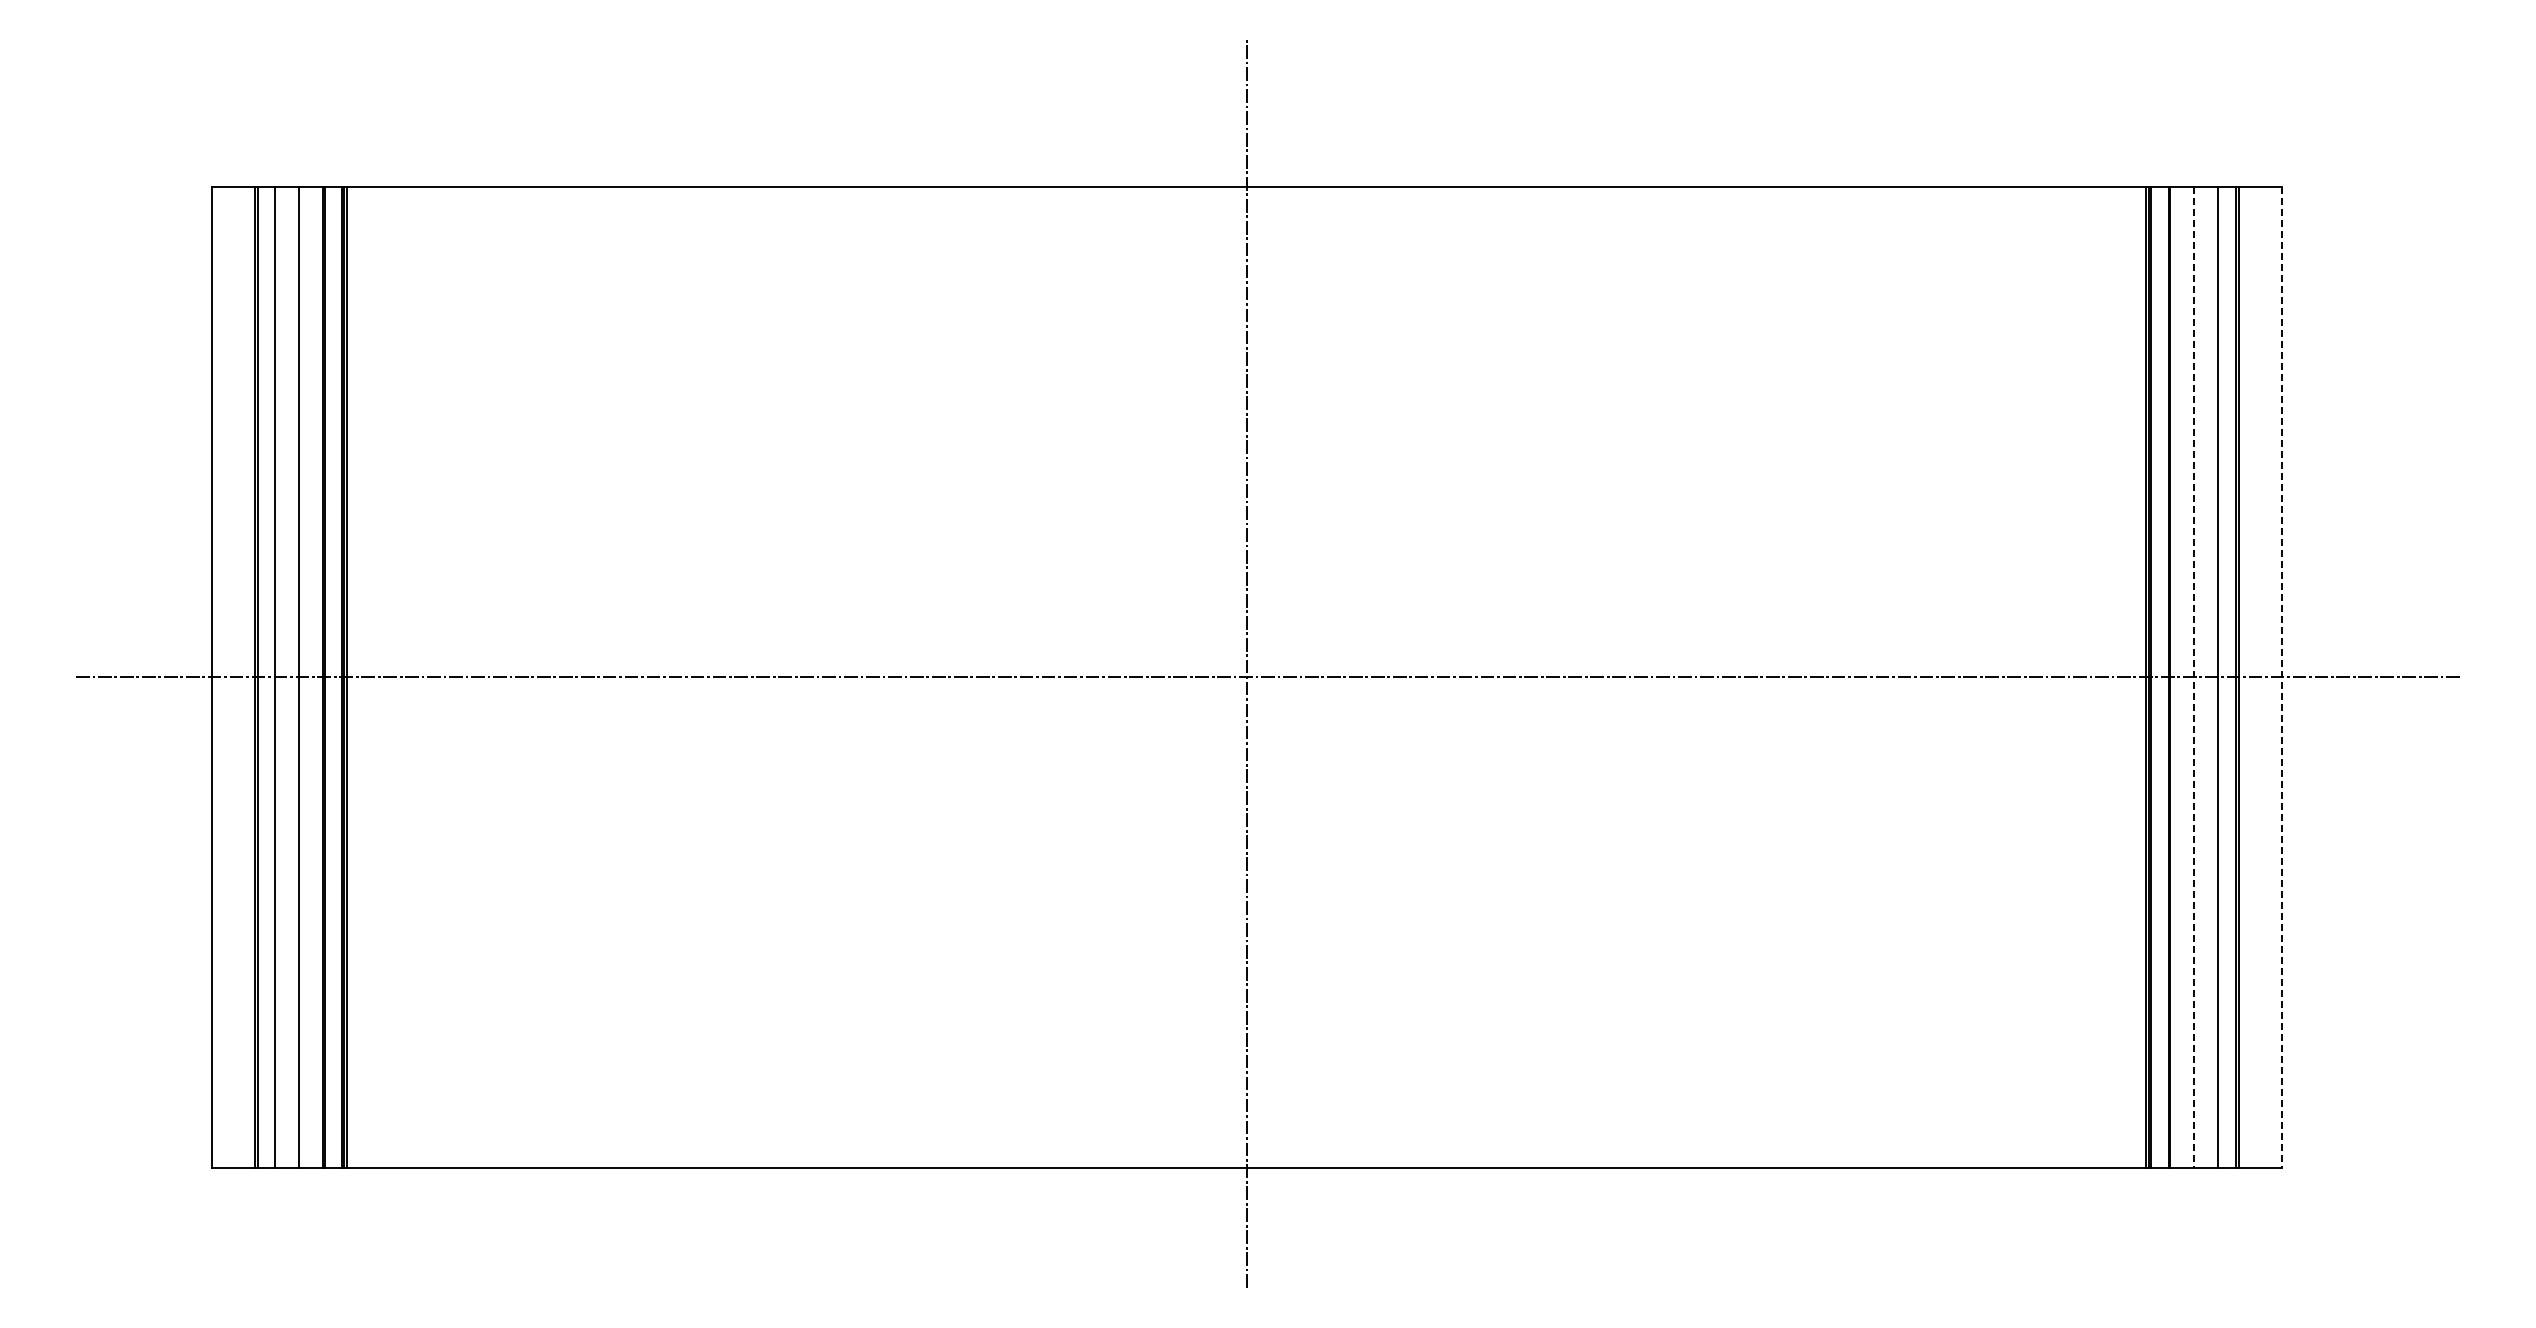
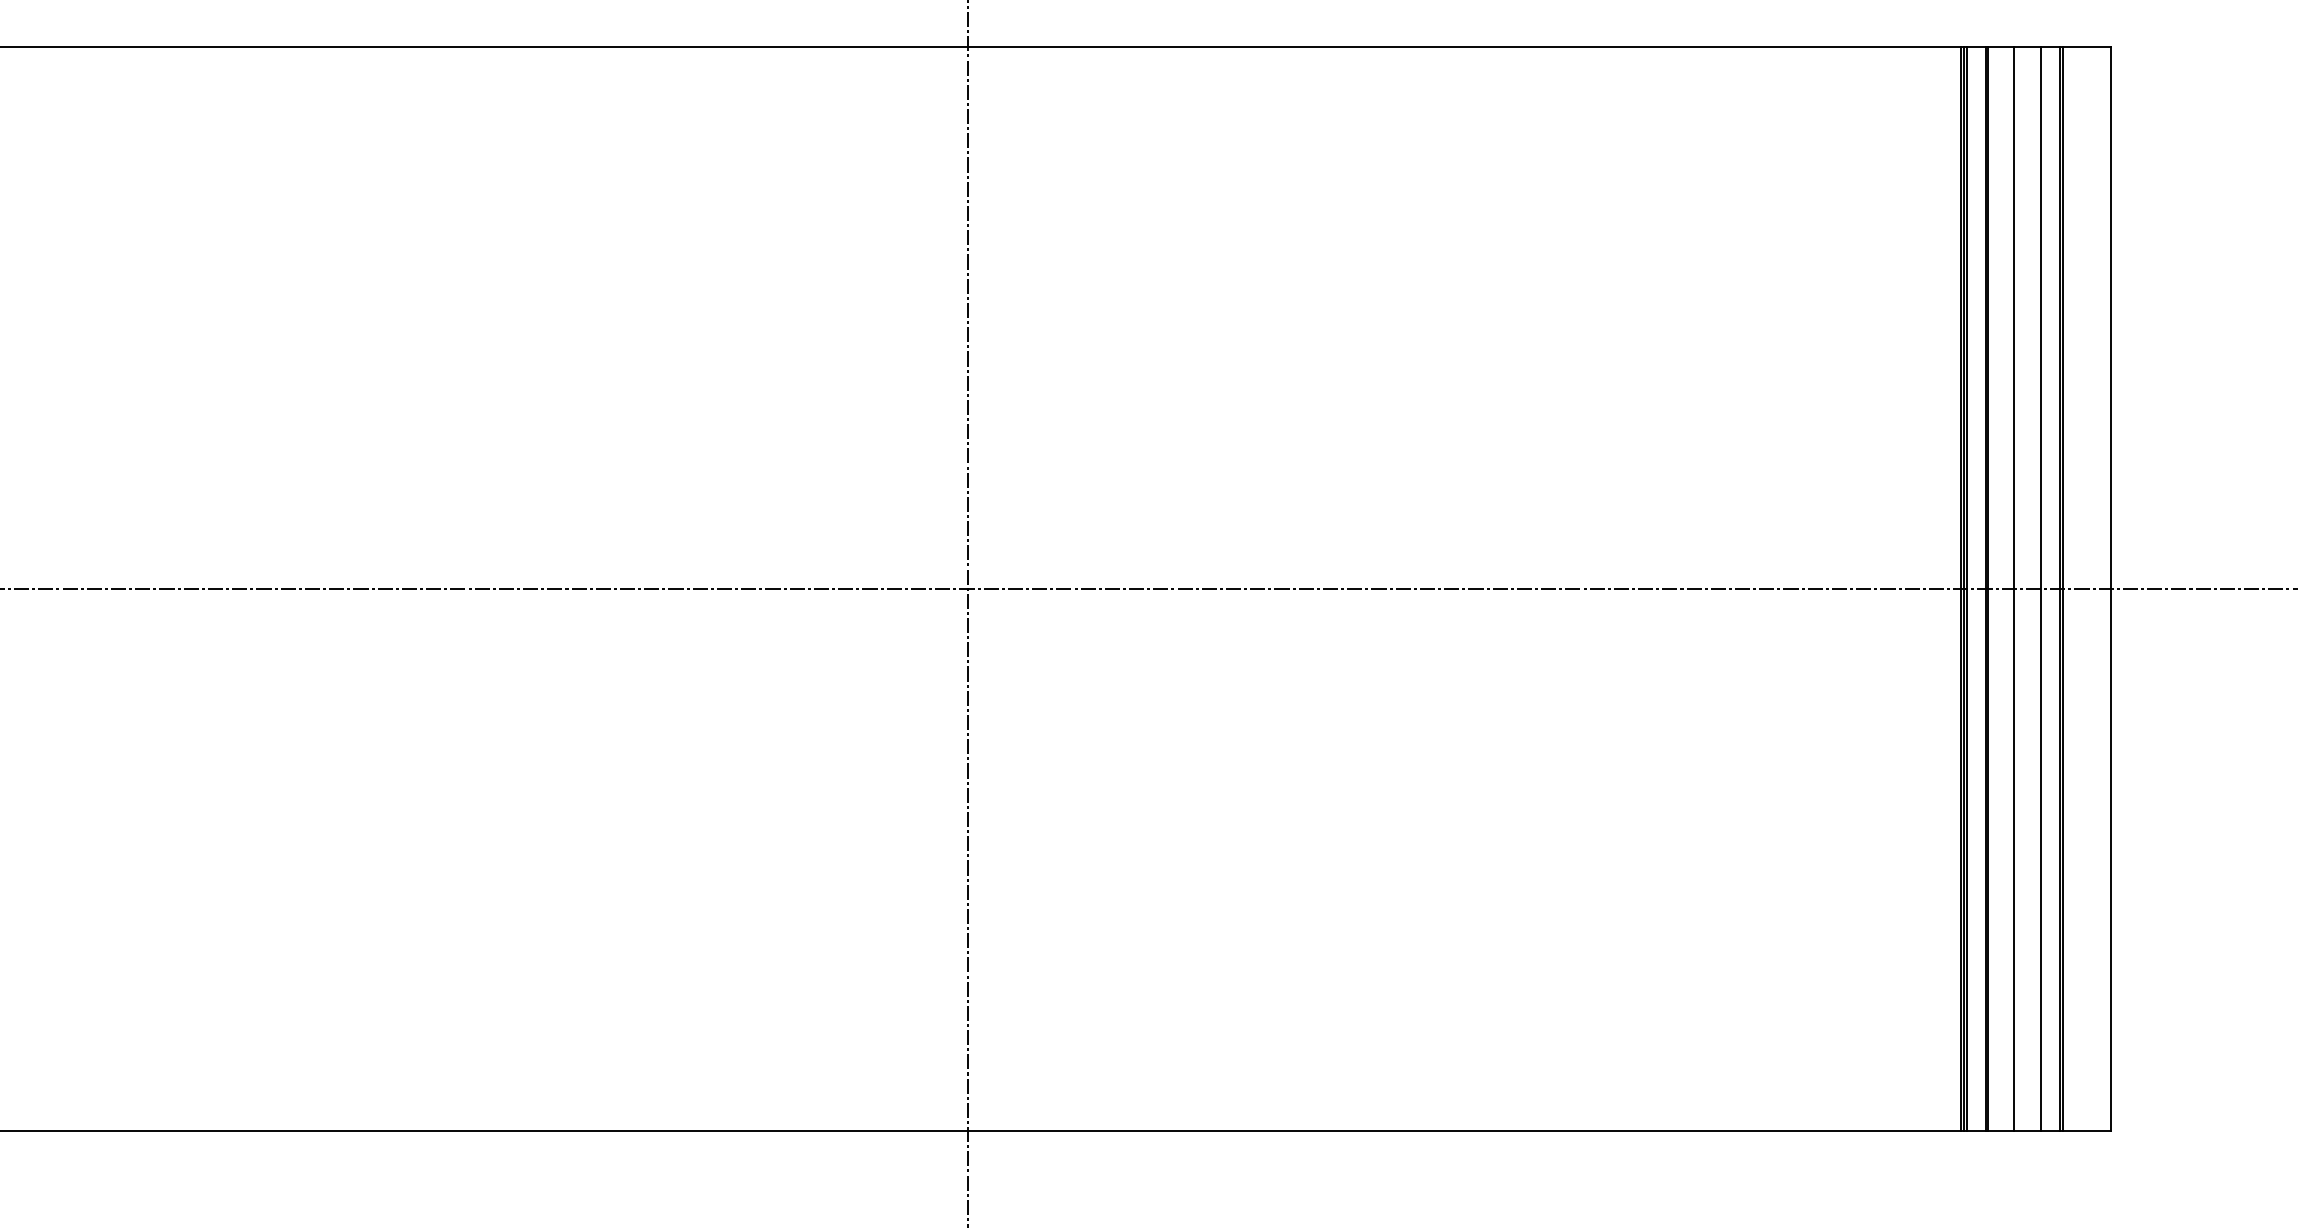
line: (2194, 677) -> (2014, 589), dashed -> solid
line: (2281, 677) -> (2110, 589), dashed -> solid

